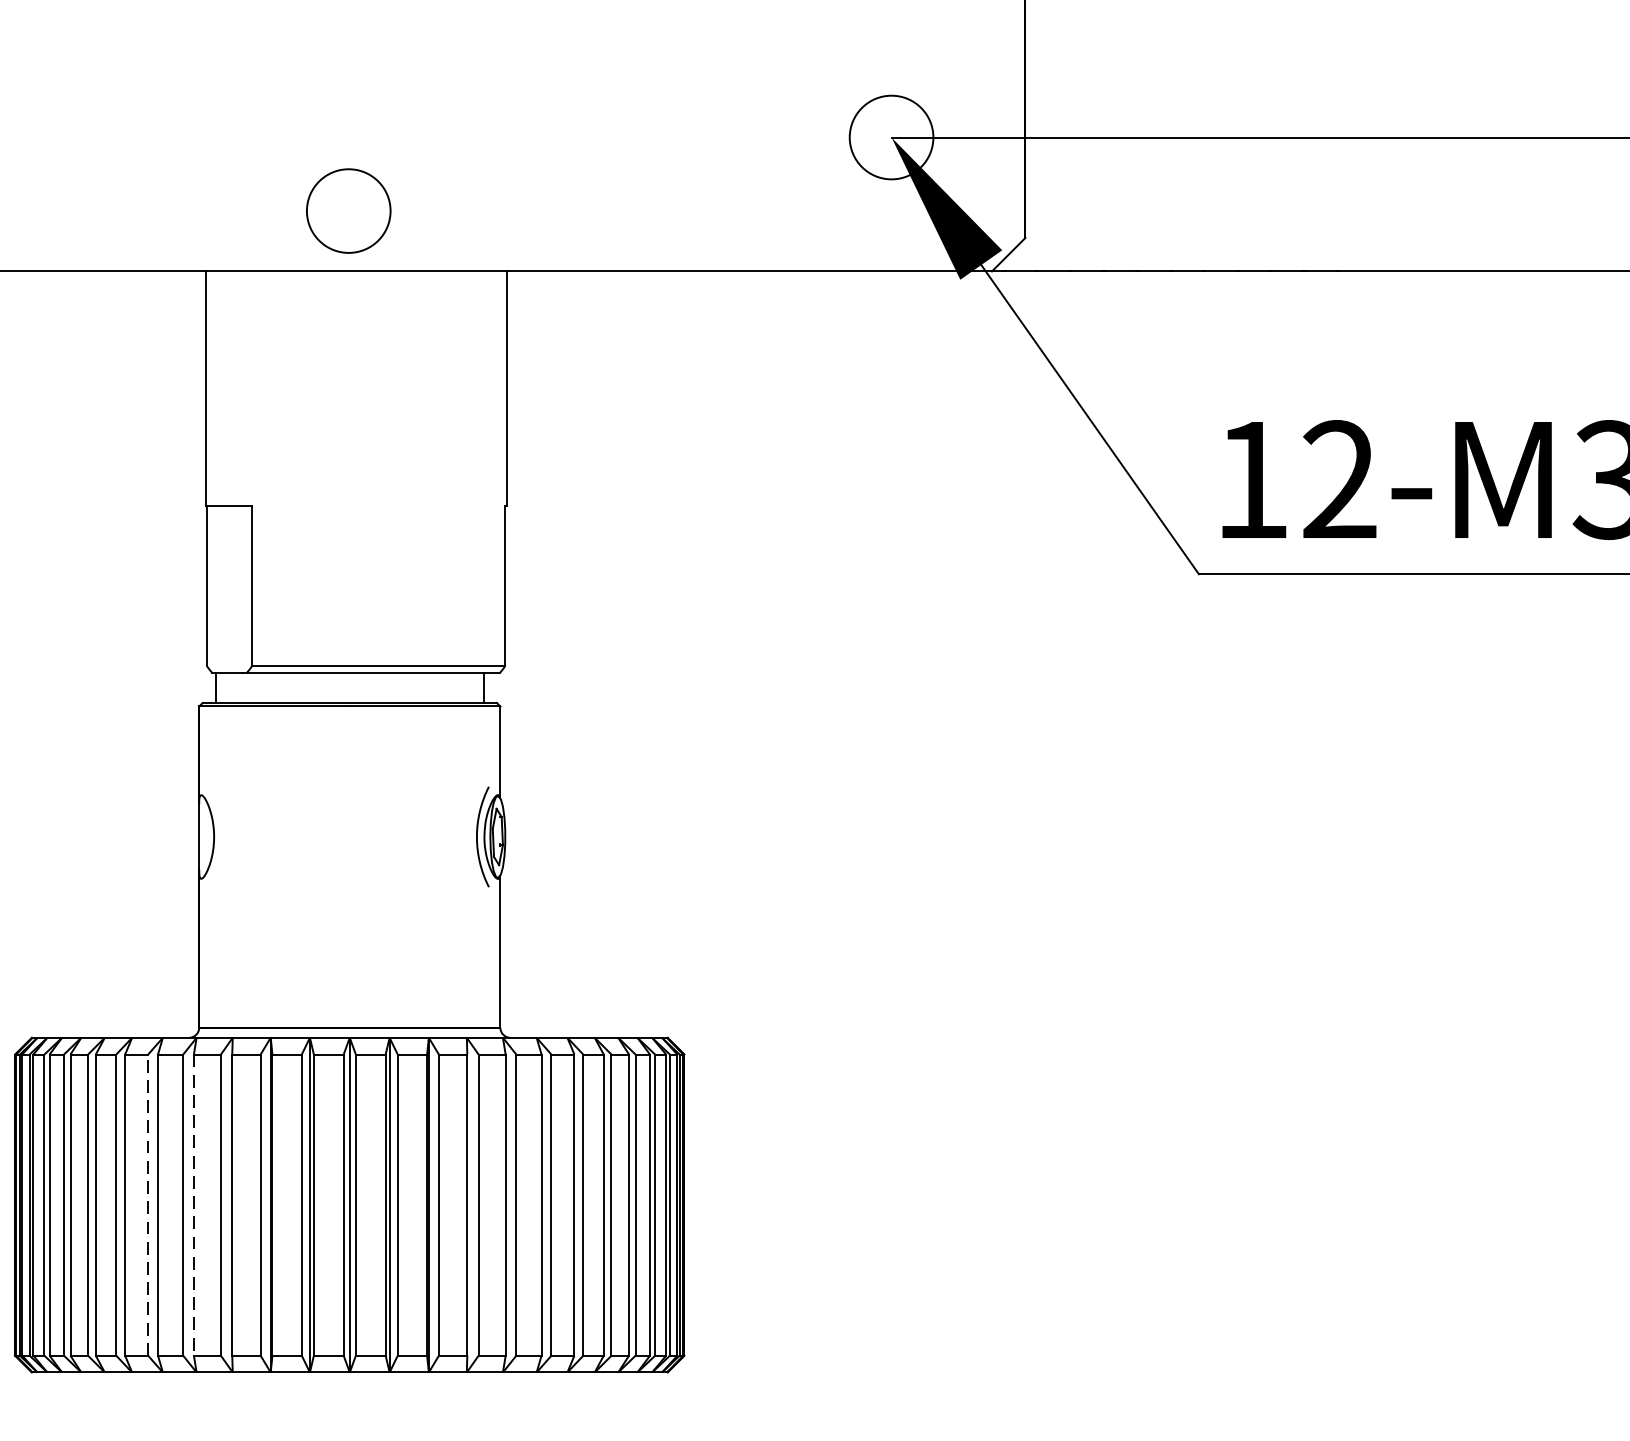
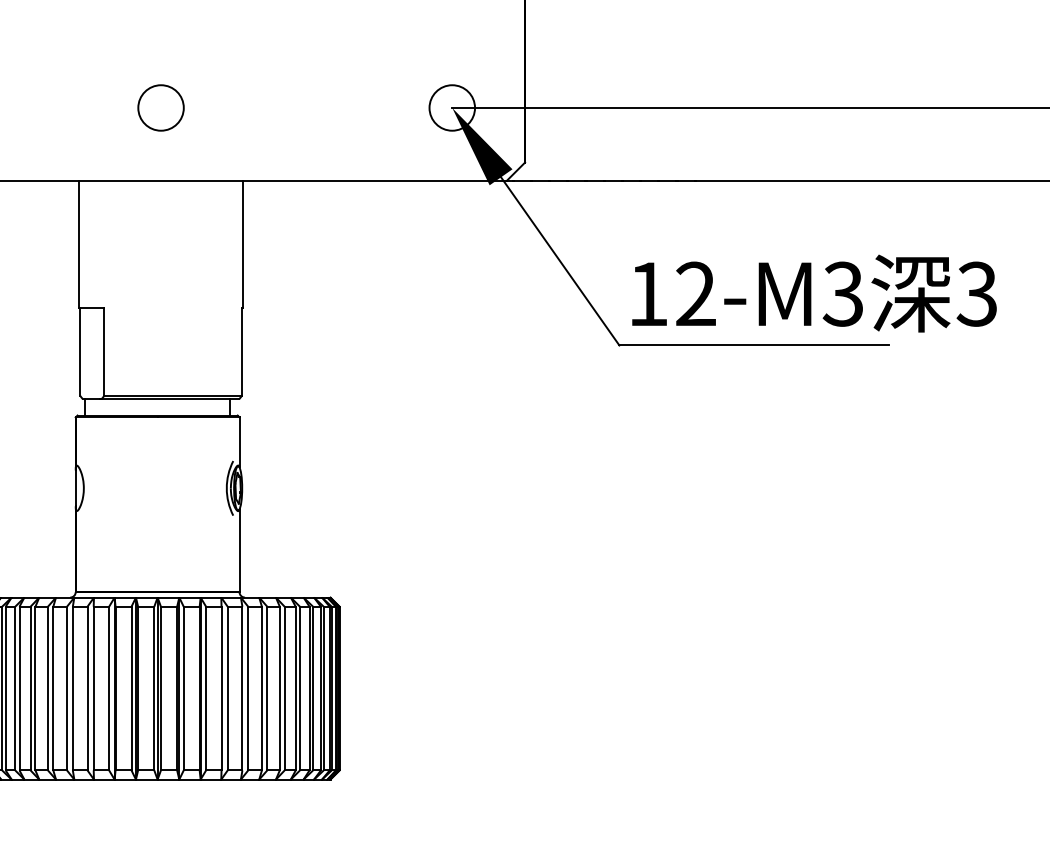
circle: (347, 210) -> (160, 107), moved
line: (149, 1204) -> (48, 688), dashed -> solid
line: (193, 1204) -> (72, 688), dashed -> solid

